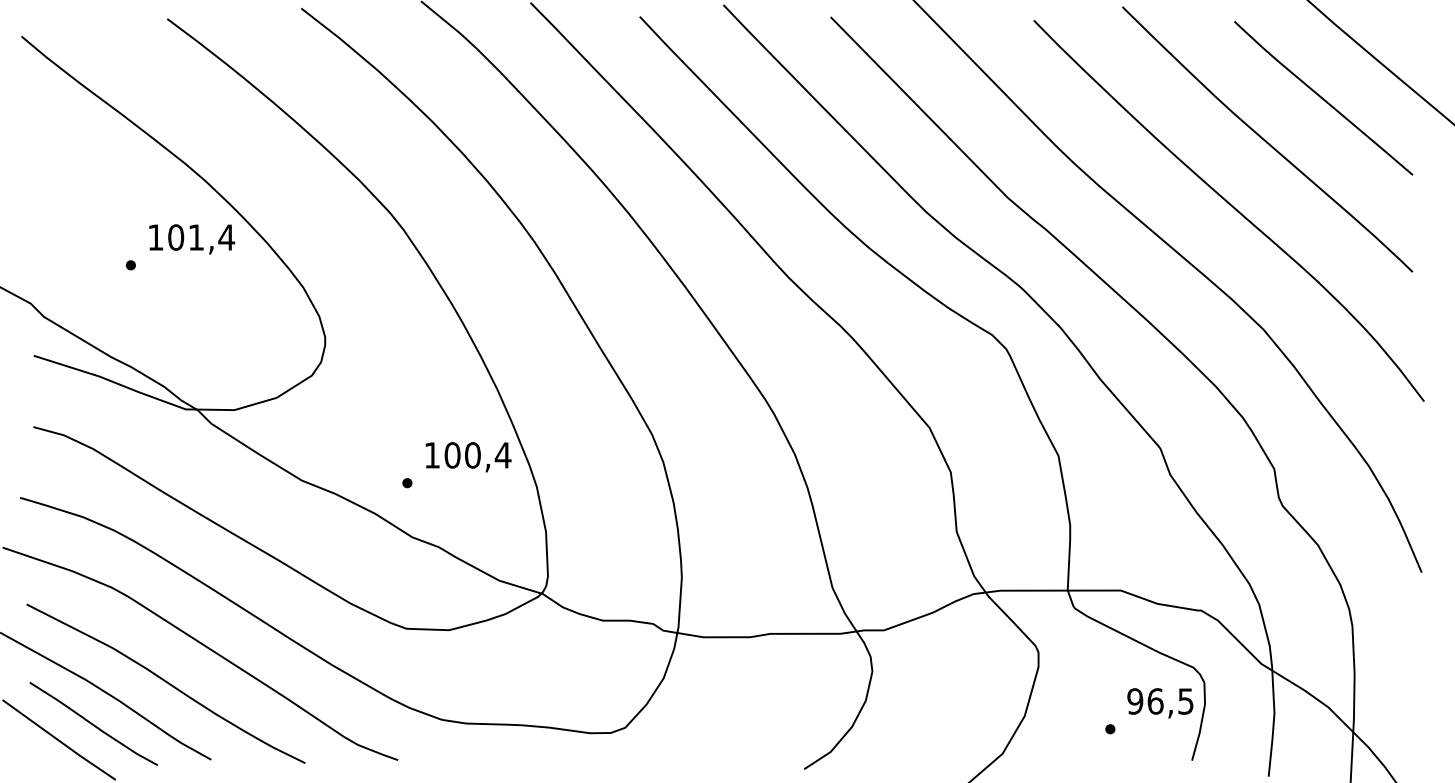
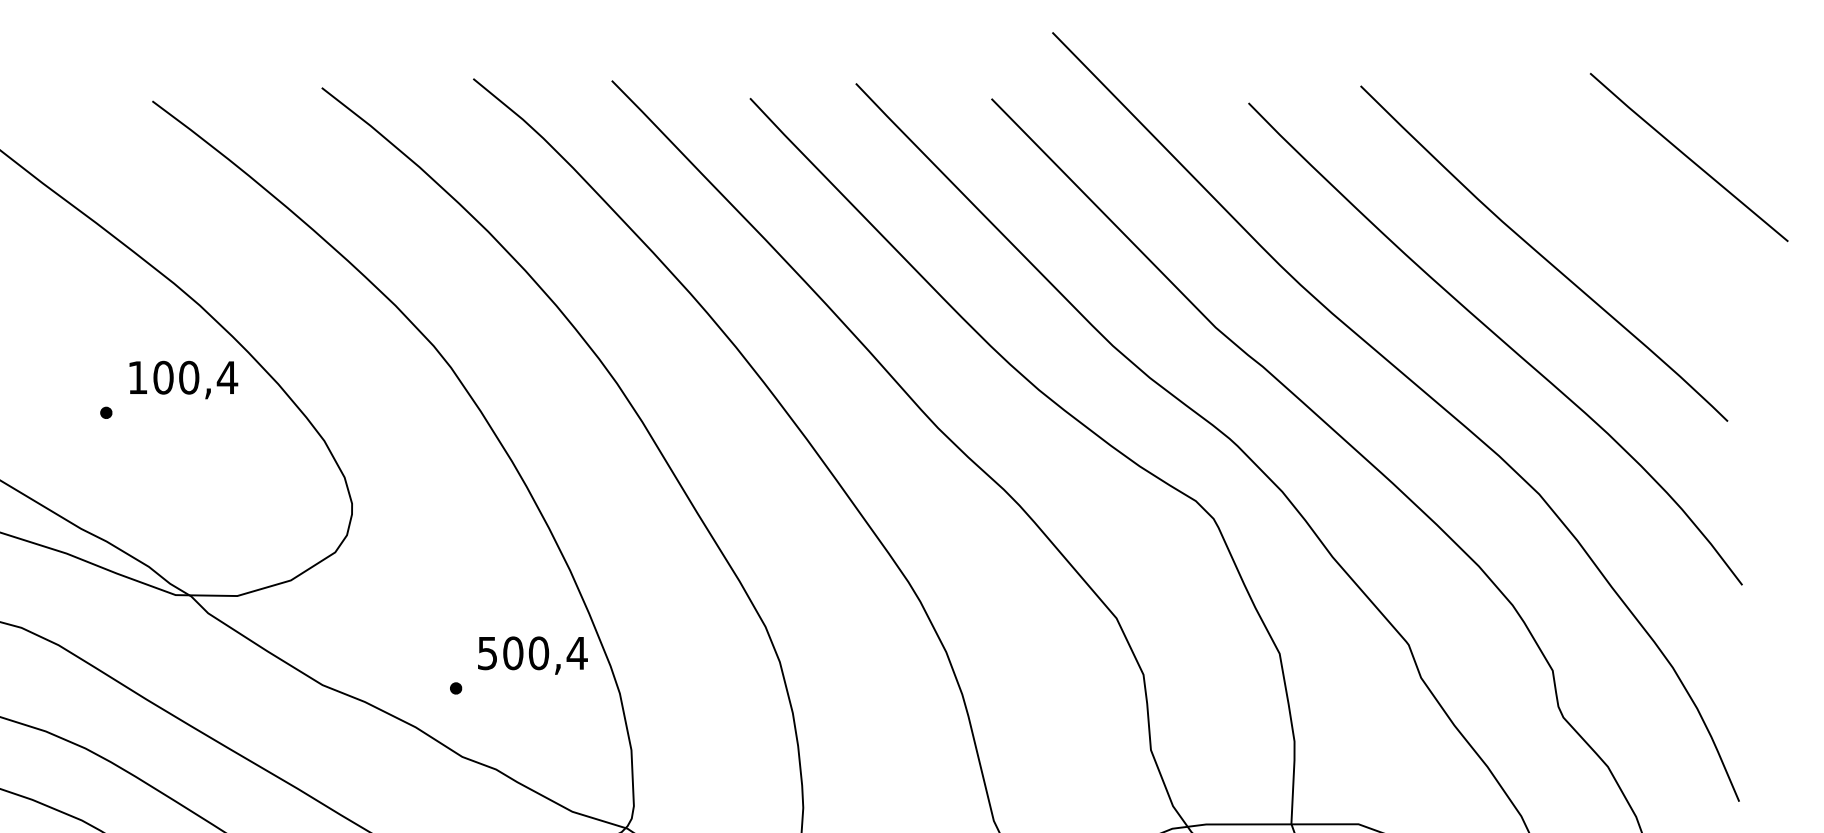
curve: (1323, 98) -> (1614, 201), removed
text: (196, 237) -> (189, 377), 101,4 -> 100,4
text: (431, 455) -> (486, 653), 100,4 -> 500,4

